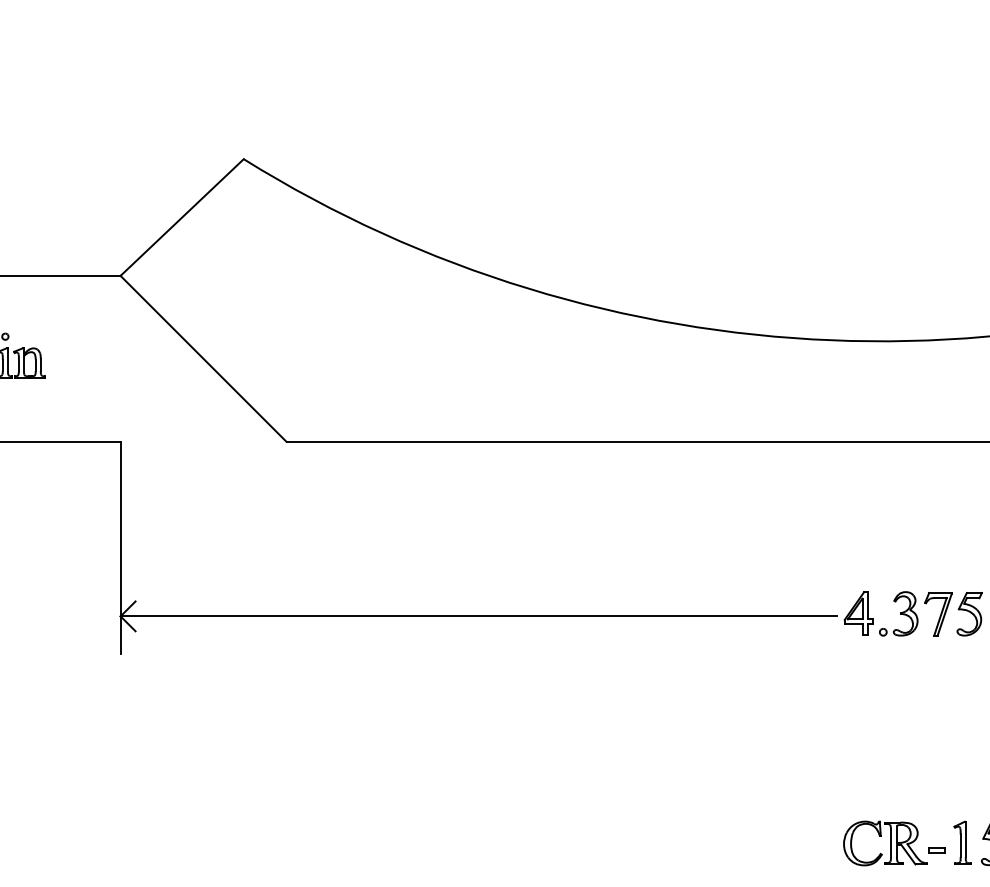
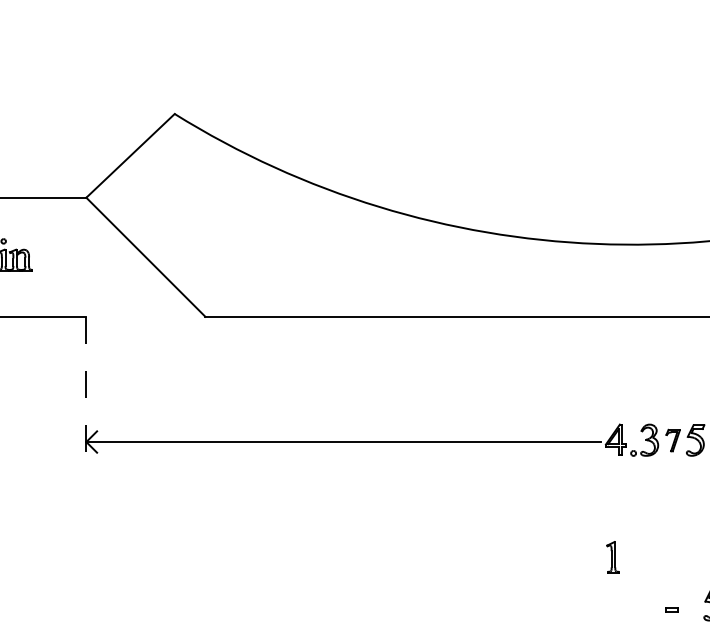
line: (120, 547) -> (86, 392), solid -> dashed
part: (938, 614) -> (673, 440), size x0.7
part: (962, 842) -> (612, 556), moved
part: (885, 843) -> (635, 605), removed

